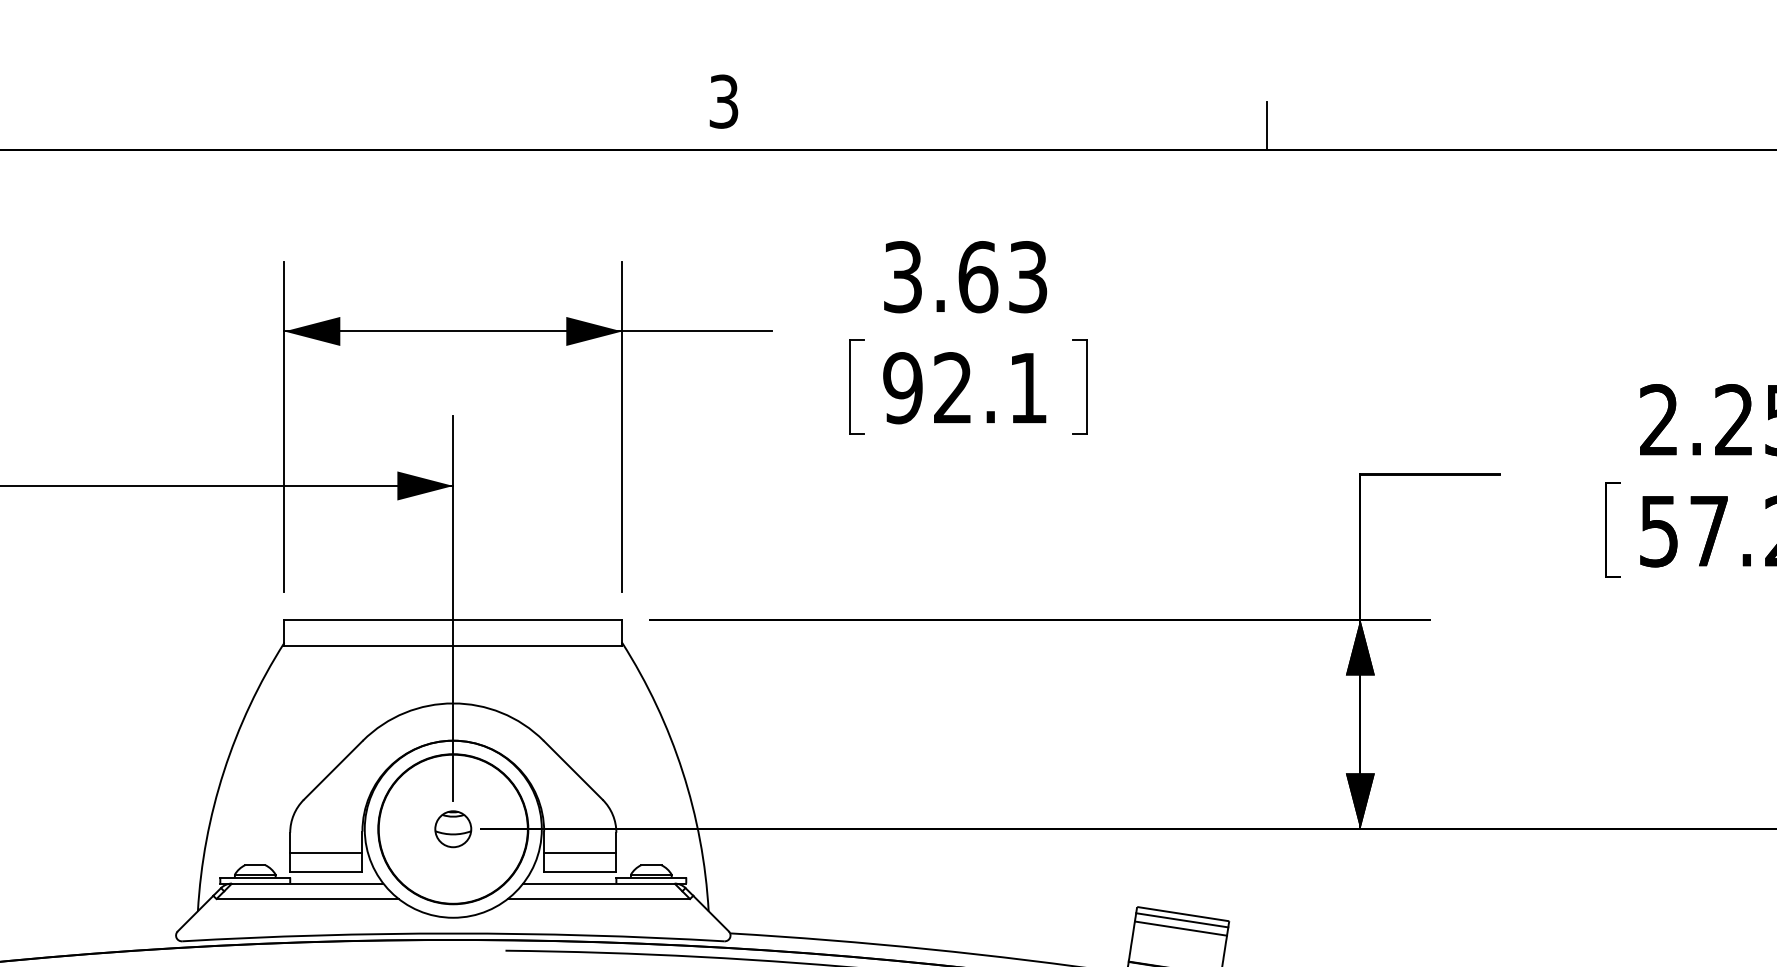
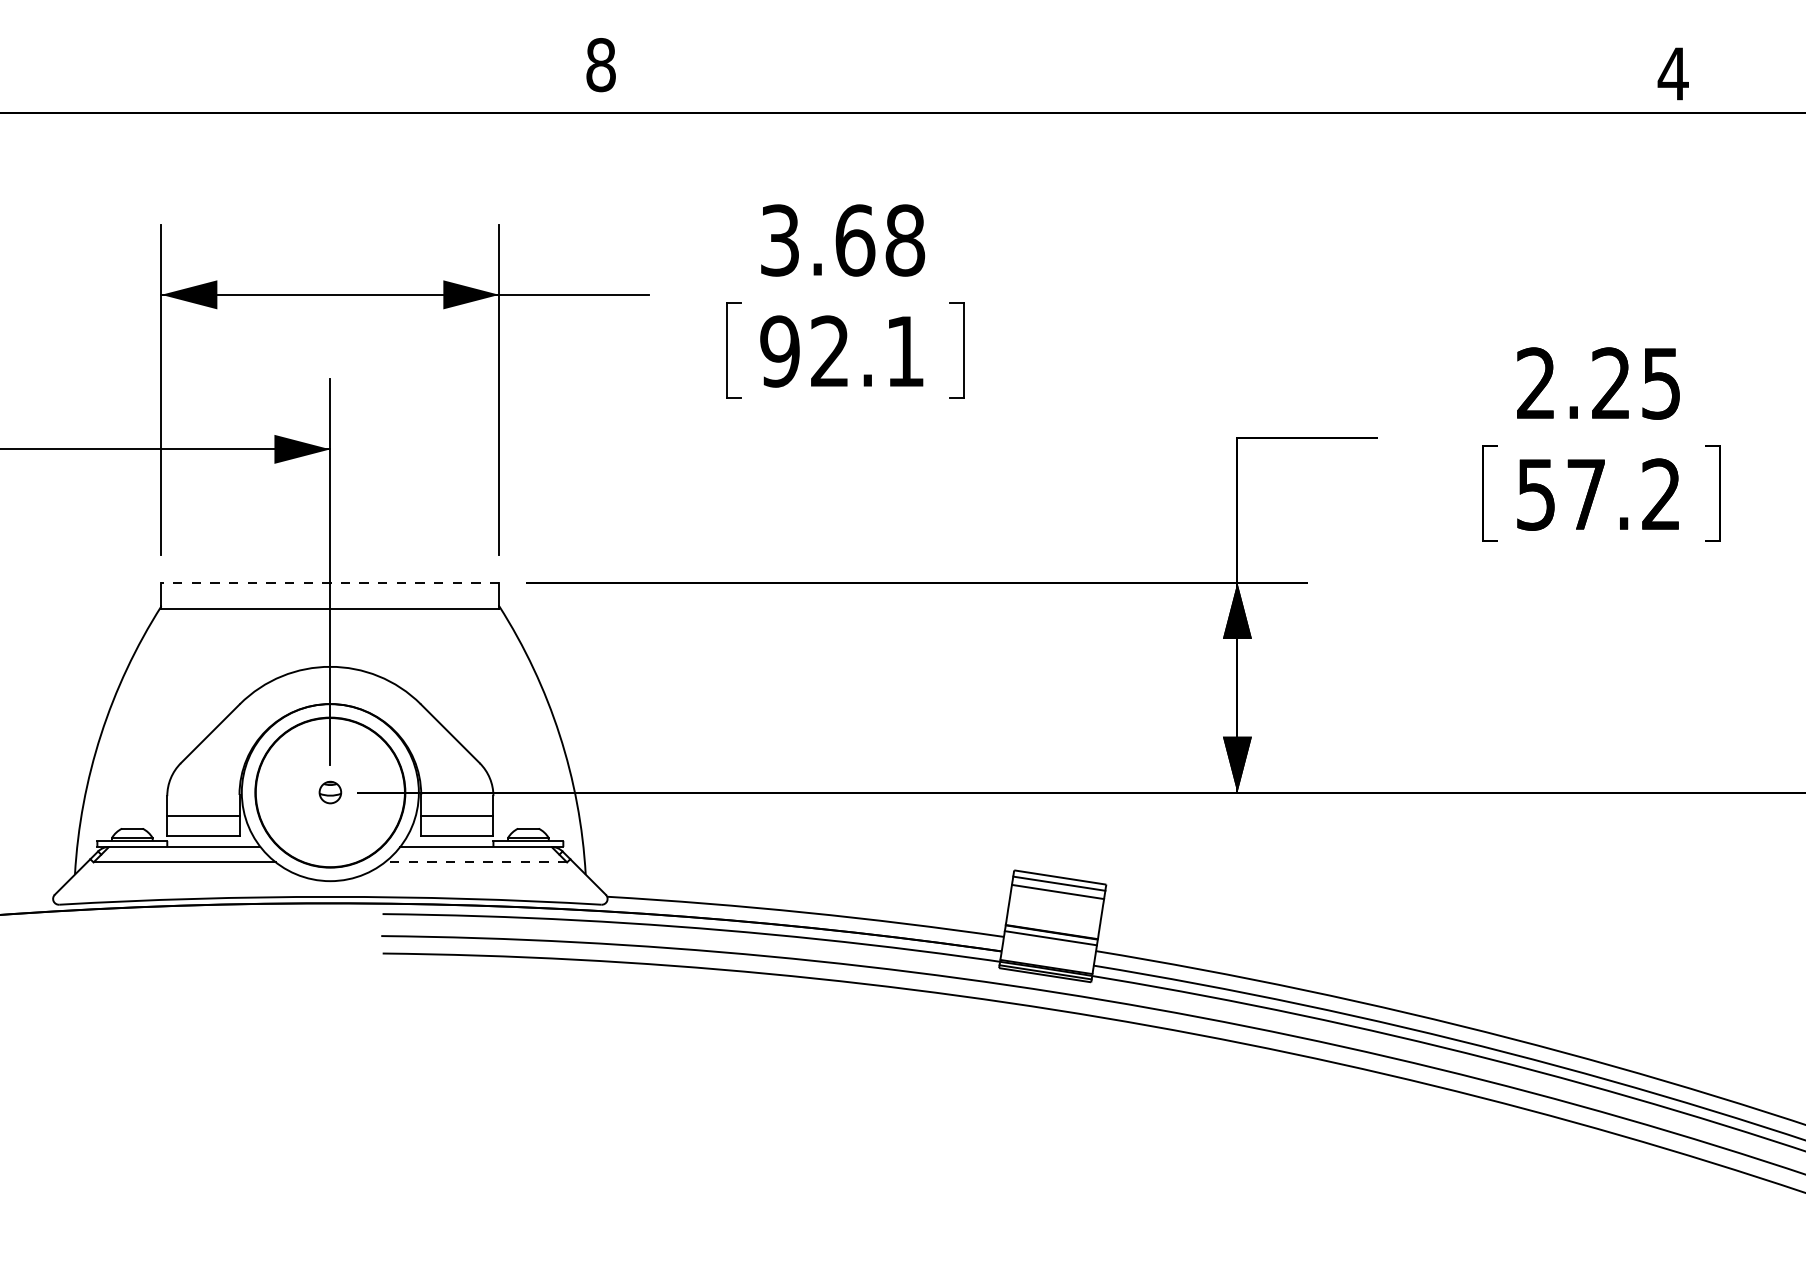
text: (723, 102) -> (600, 65), 3 -> 8
line: (1266, 126) -> (1143, 89), removed
text: (1028, 277) -> (905, 240), 3.63 -> 3.68
line: (453, 619) -> (330, 582), solid -> dashed
part: (453, 829) -> (330, 792), size x0.6
line: (598, 899) -> (475, 862), solid -> dashed

